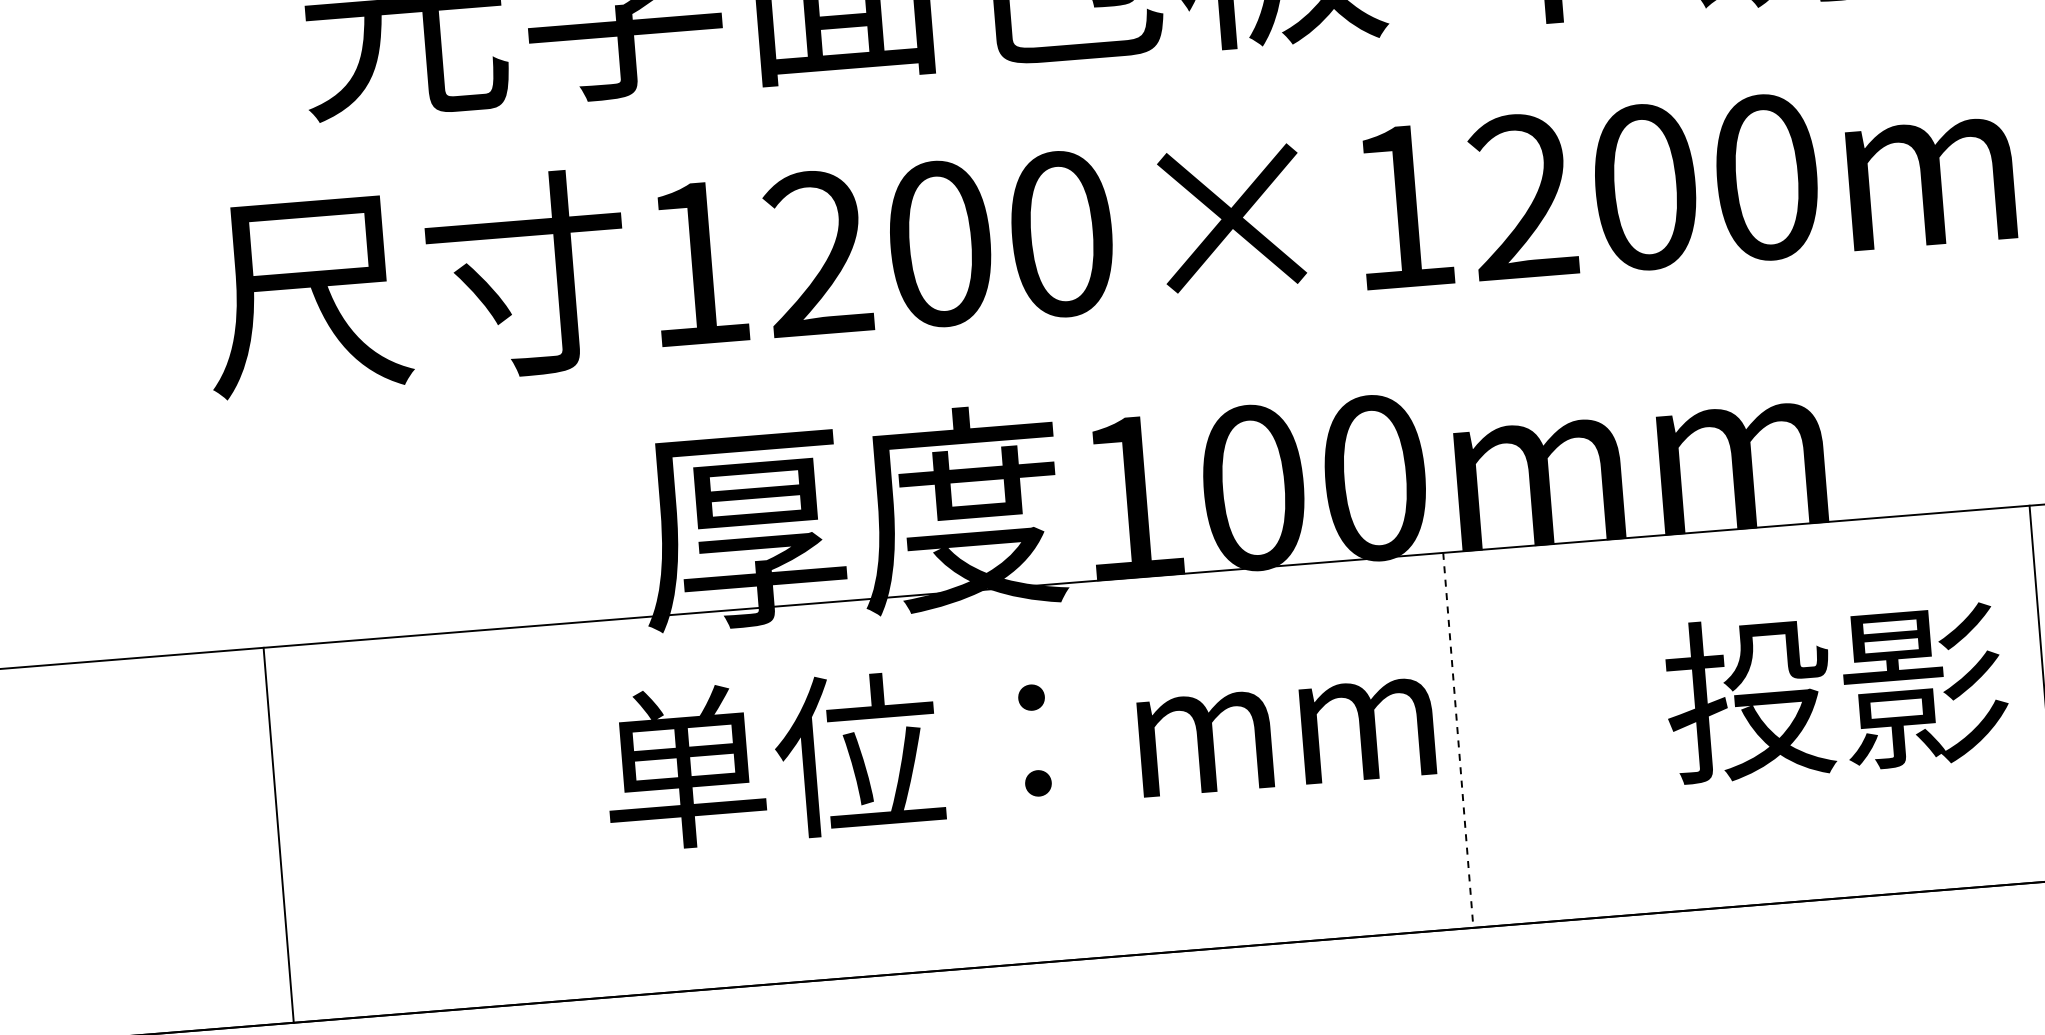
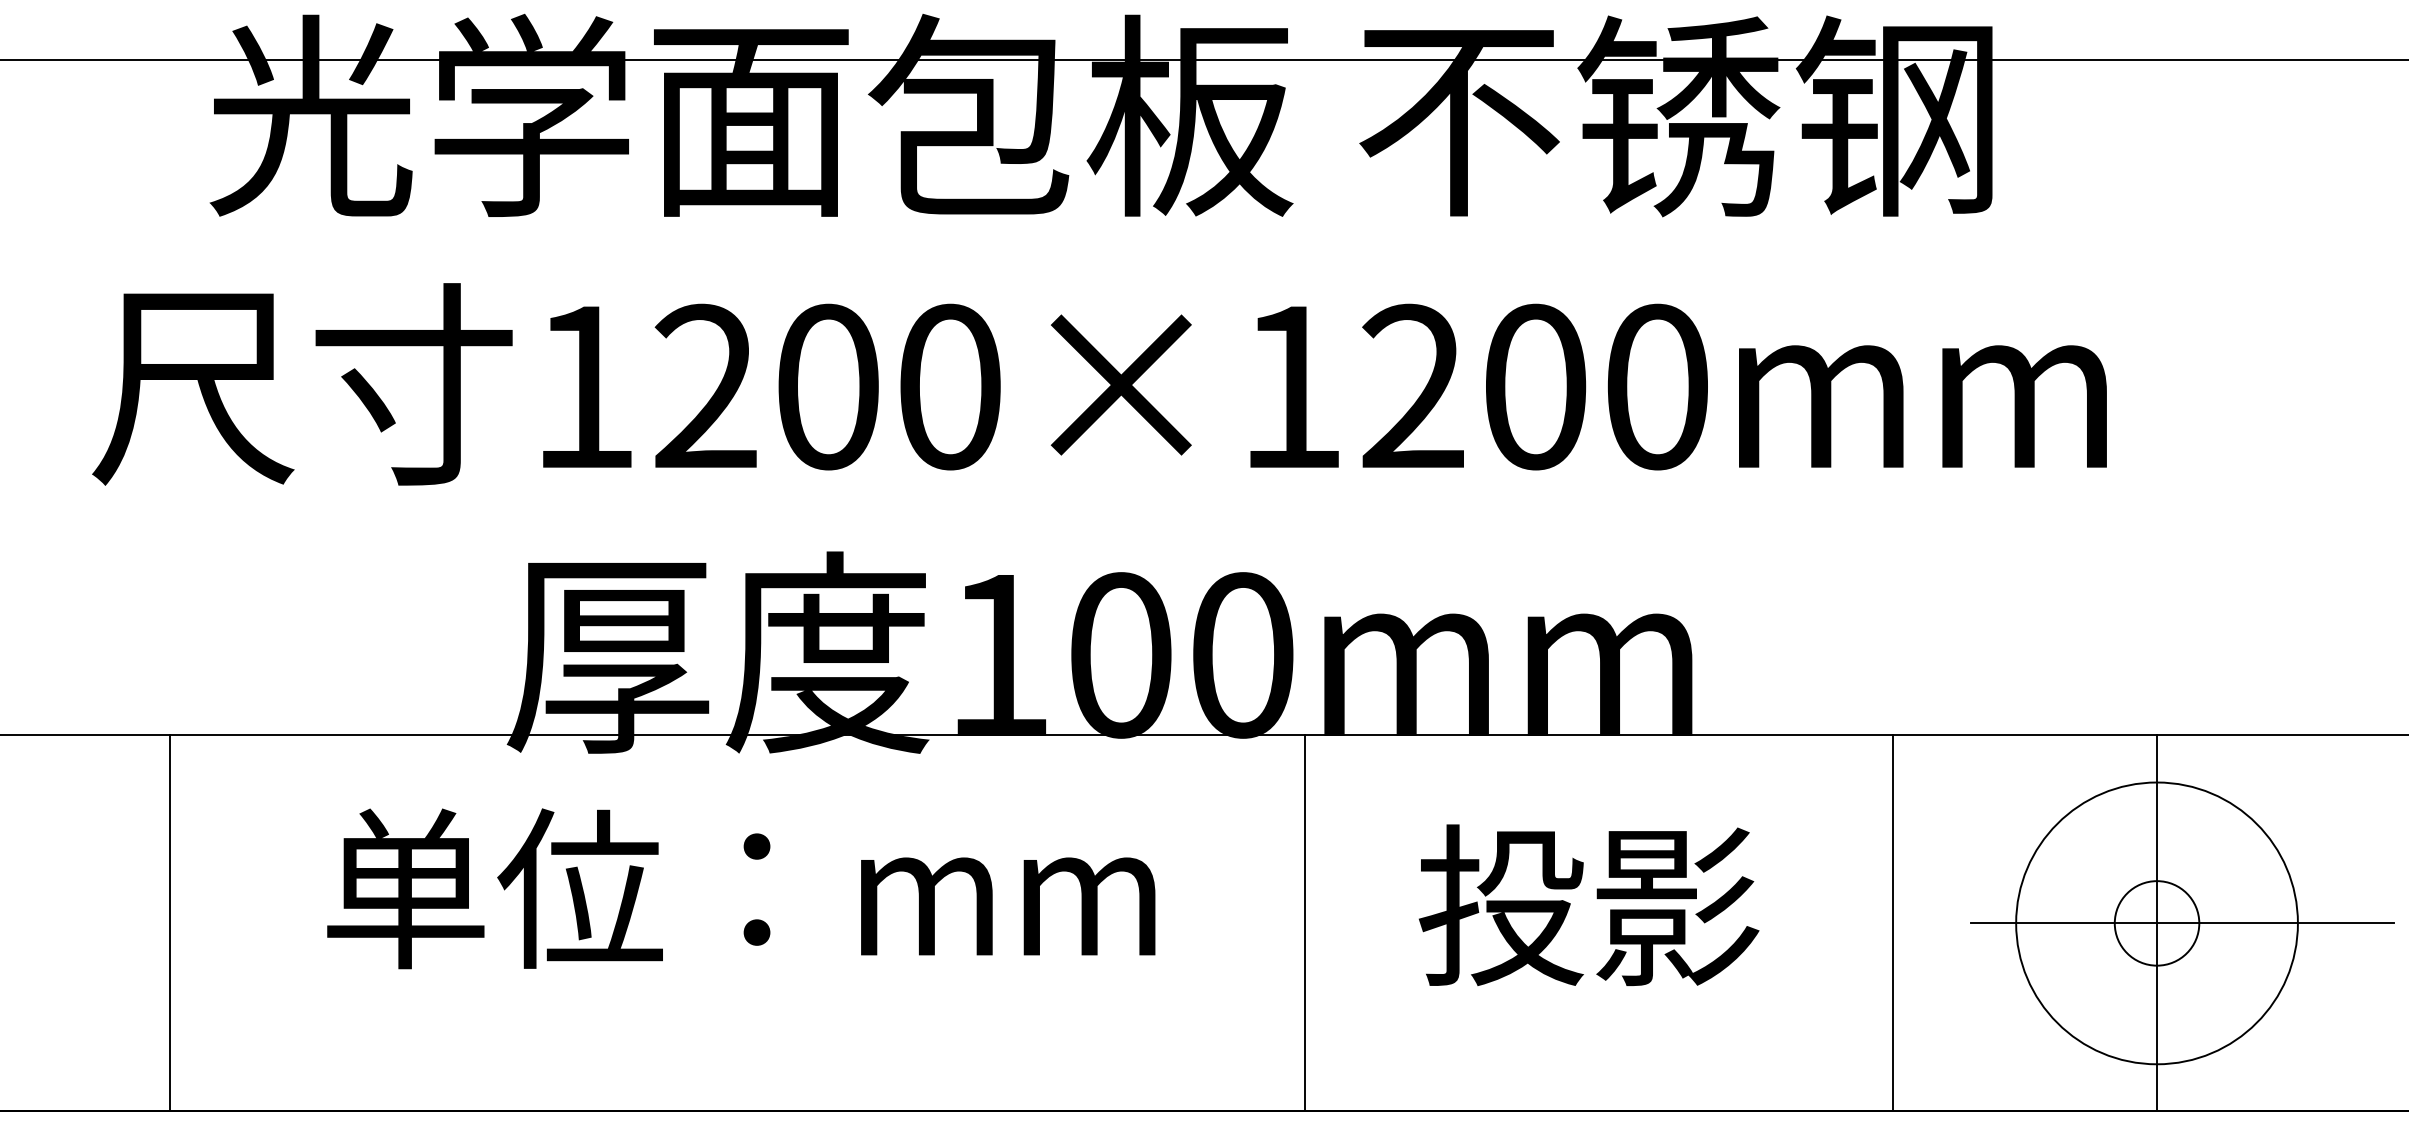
text: (1836, 691) -> (1588, 904), moved
text: (1019, 740) -> (741, 888), moved
line: (1457, 740) -> (1304, 923), dashed -> solid
line: (278, 835) -> (169, 923), moved

